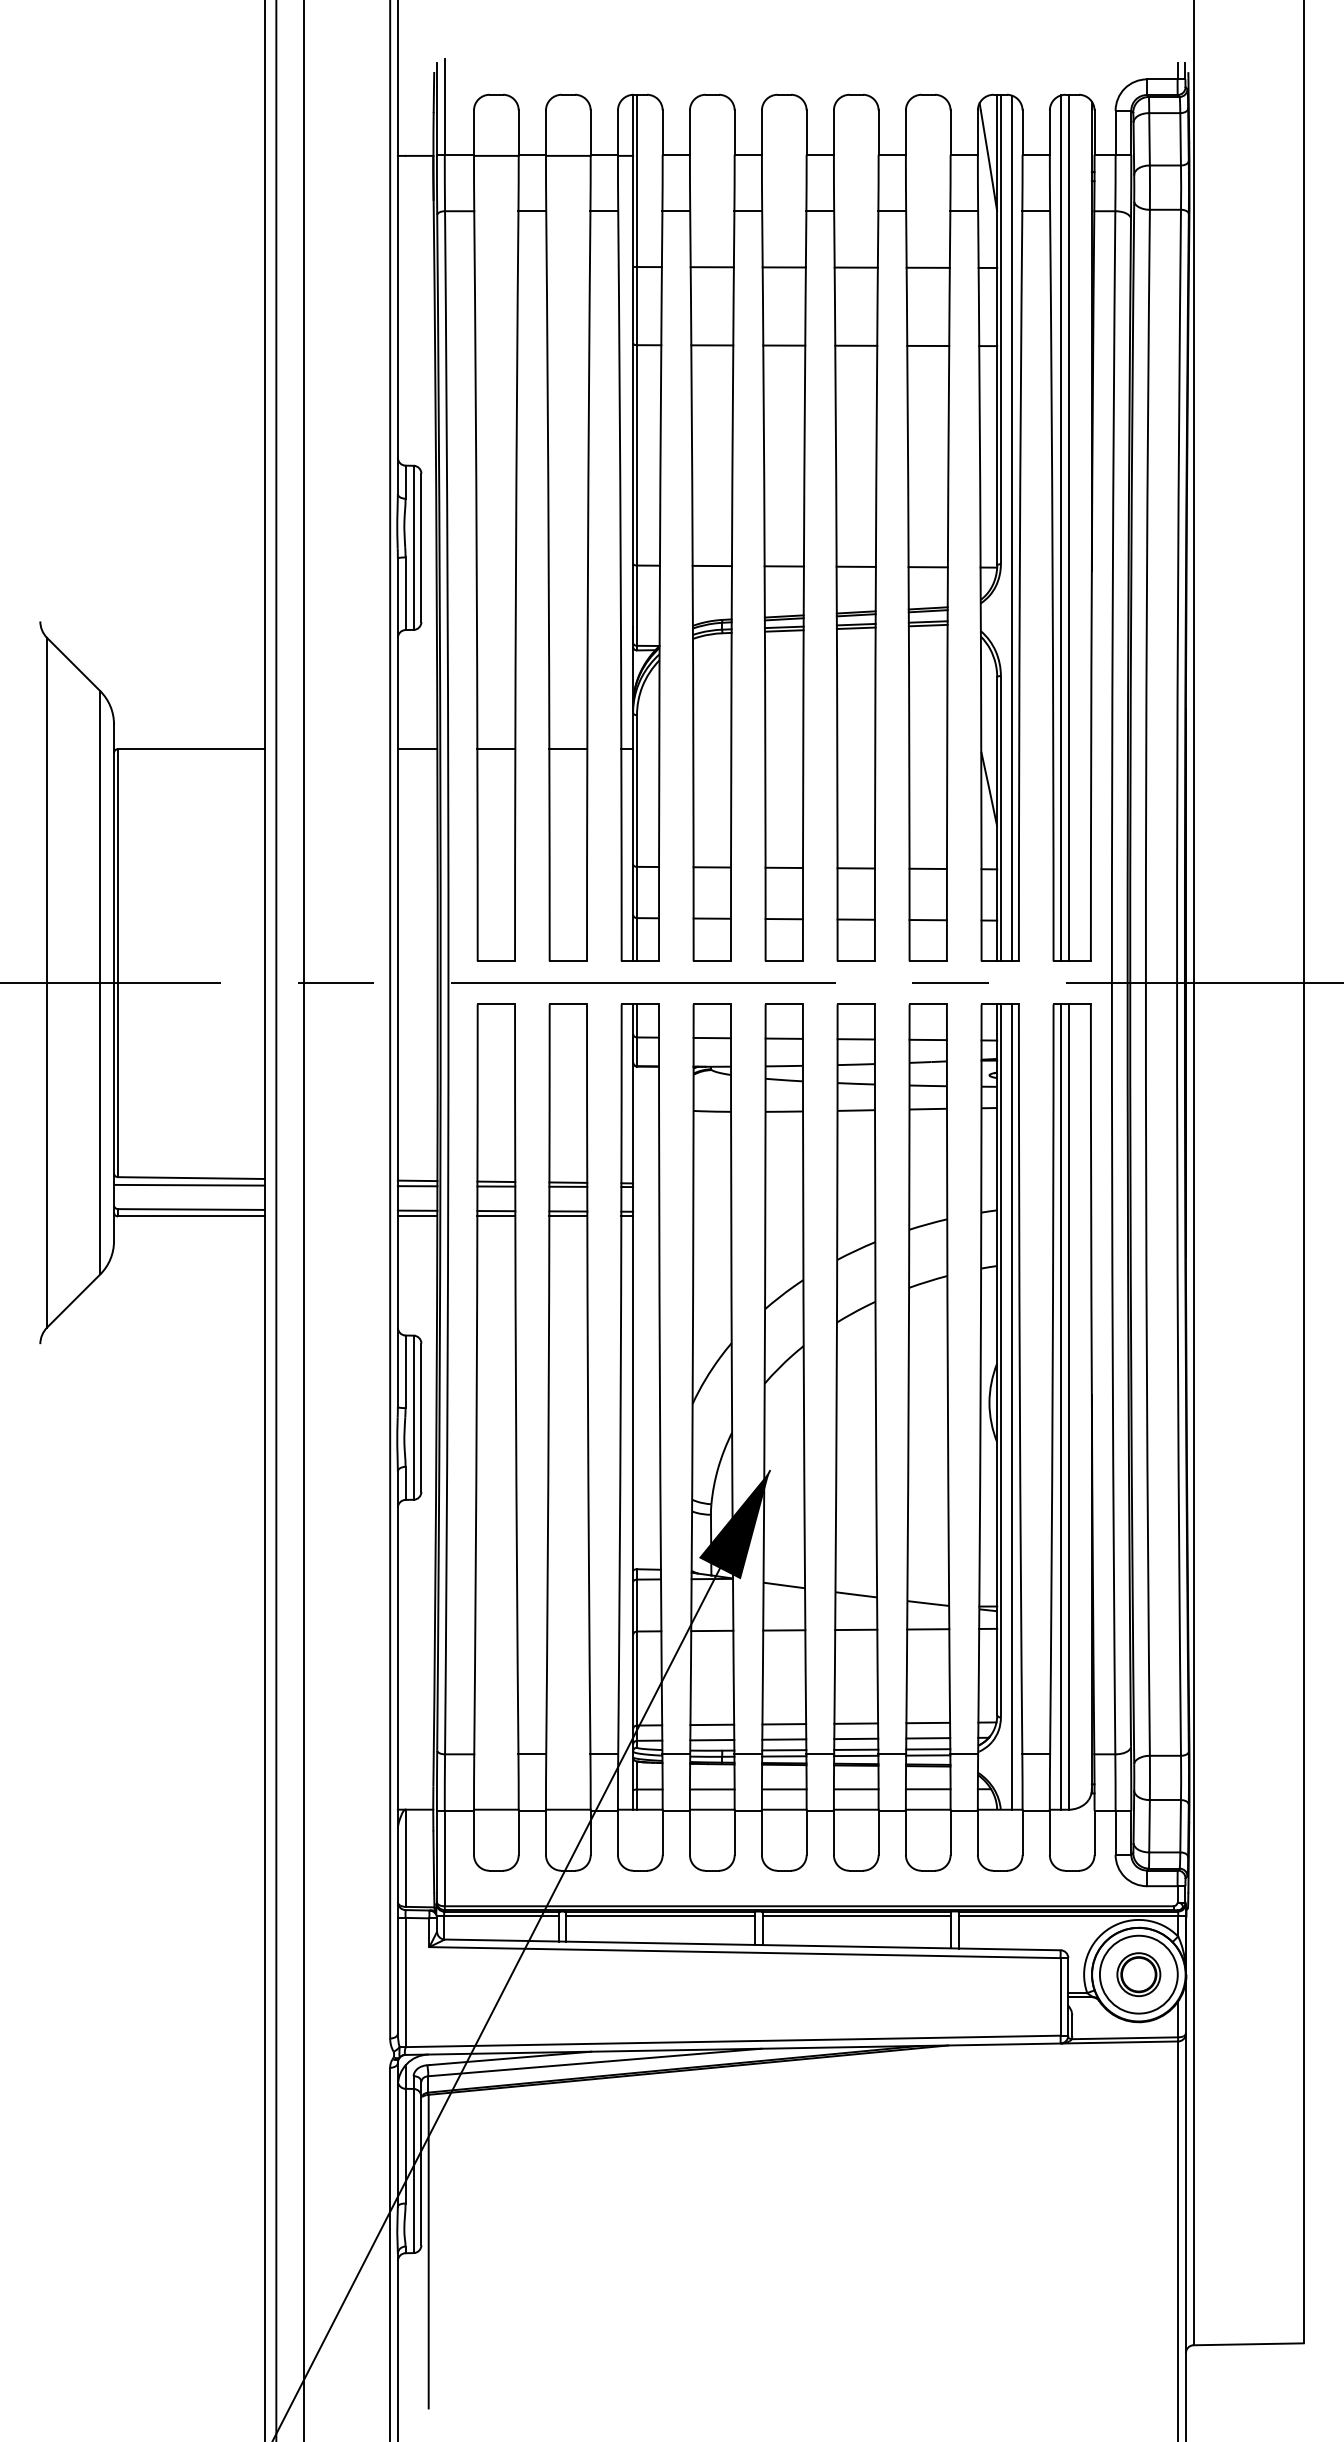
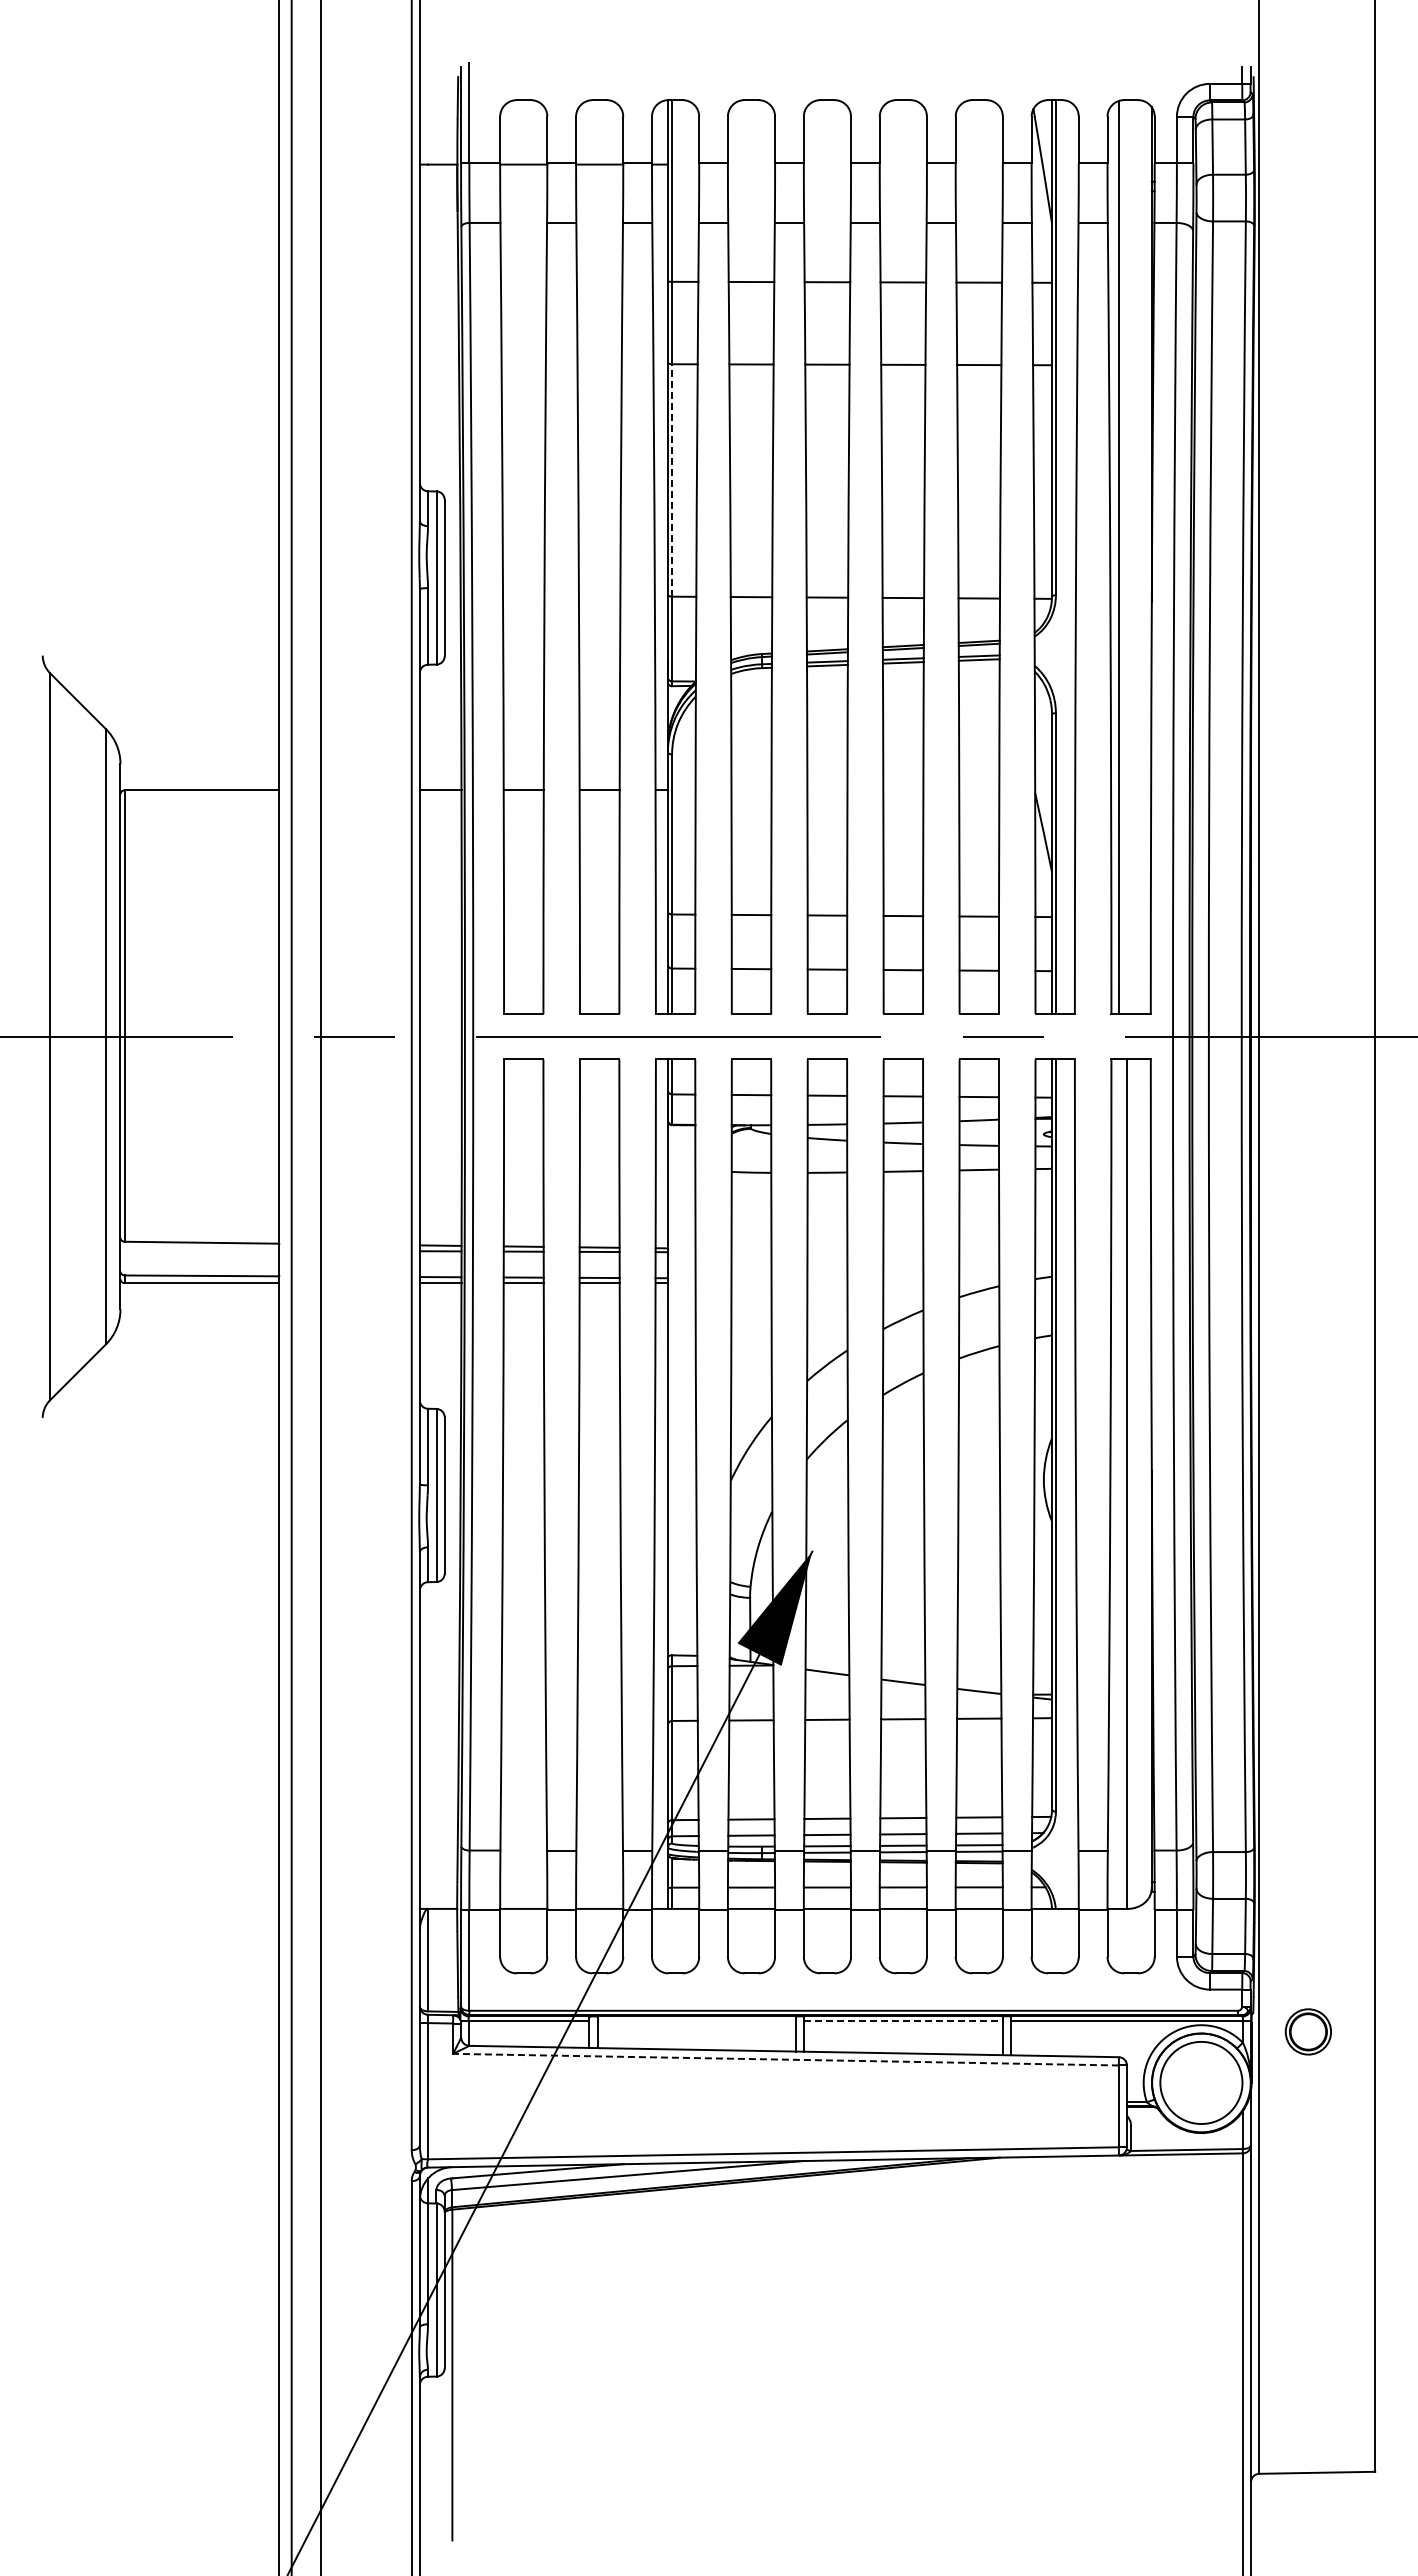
line: (637, 454) -> (672, 479), solid -> dashed
line: (1011, 528) -> (1067, 557), removed
line: (1068, 528) -> (1127, 557), removed
line: (188, 1184) -> (199, 1249), removed
line: (1011, 1406) -> (1067, 1483), removed
line: (1061, 1406) -> (1119, 1483), removed
line: (660, 1915) -> (696, 2020), removed
line: (857, 1915) -> (904, 2020), solid -> dashed
line: (744, 1952) -> (785, 2059), solid -> dashed
part: (1137, 1974) -> (1307, 2031), moved

